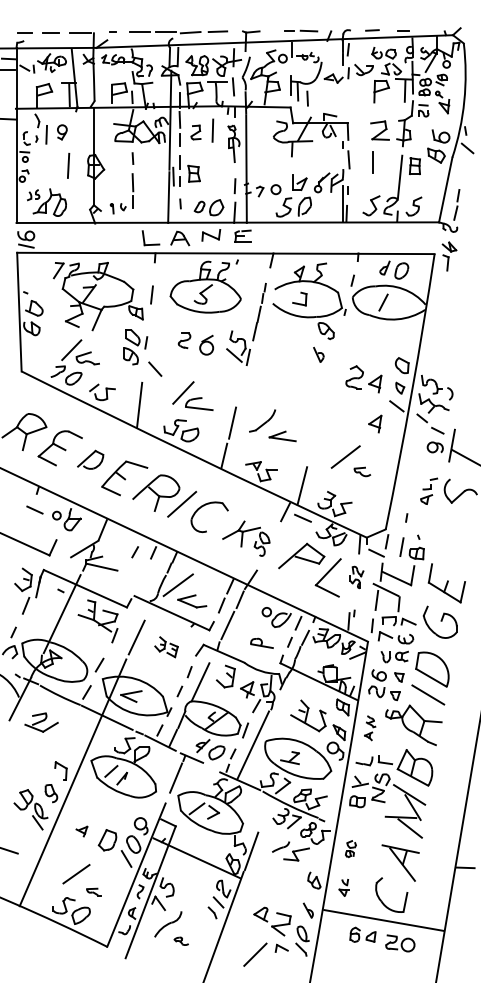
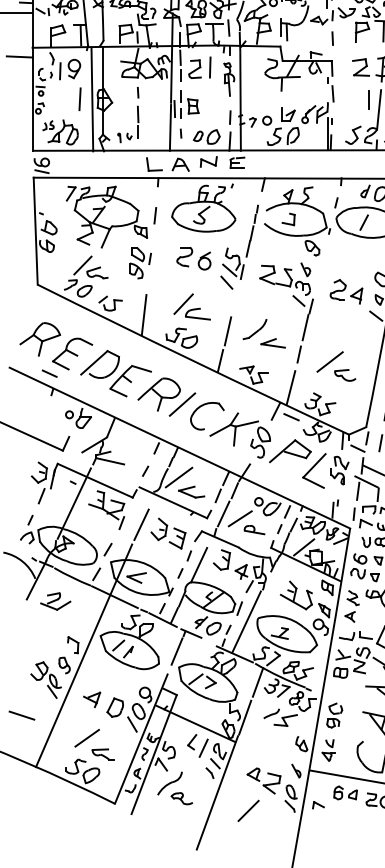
line: (307, 98) -> (332, 38), moved
part: (62, 132) -> (74, 69), size x1.43
part: (195, 132) -> (194, 69), size x1.43
line: (372, 162) -> (367, 99), moved
line: (82, 165) -> (92, 98), added
part: (184, 340) -> (184, 256), size x1.43
line: (155, 368) -> (227, 282), moved
part: (310, 390) -> (298, 301), added
part: (375, 423) -> (356, 331), removed
part: (90, 459) -> (99, 364), size x1.67
part: (362, 471) -> (345, 374), size x1.43
line: (34, 509) -> (49, 373), moved
part: (246, 538) -> (240, 435), size x1.43
line: (134, 552) -> (144, 471), moved
part: (356, 577) -> (339, 470), size x1.43
line: (245, 630) -> (239, 518), added
part: (166, 646) -> (168, 532), size x1.67
line: (316, 662) -> (303, 547), added
part: (369, 728) -> (351, 606), size x1.43
line: (265, 812) -> (257, 682), added
part: (81, 831) -> (91, 699), size x1.67
part: (350, 848) -> (334, 715), size x1.67
part: (199, 882) -> (198, 745), added
part: (344, 887) -> (328, 750), size x1.43
part: (93, 891) -> (102, 753), size x1.67
part: (181, 941) -> (181, 798), size x1.67
part: (281, 947) -> (318, 804), moved

